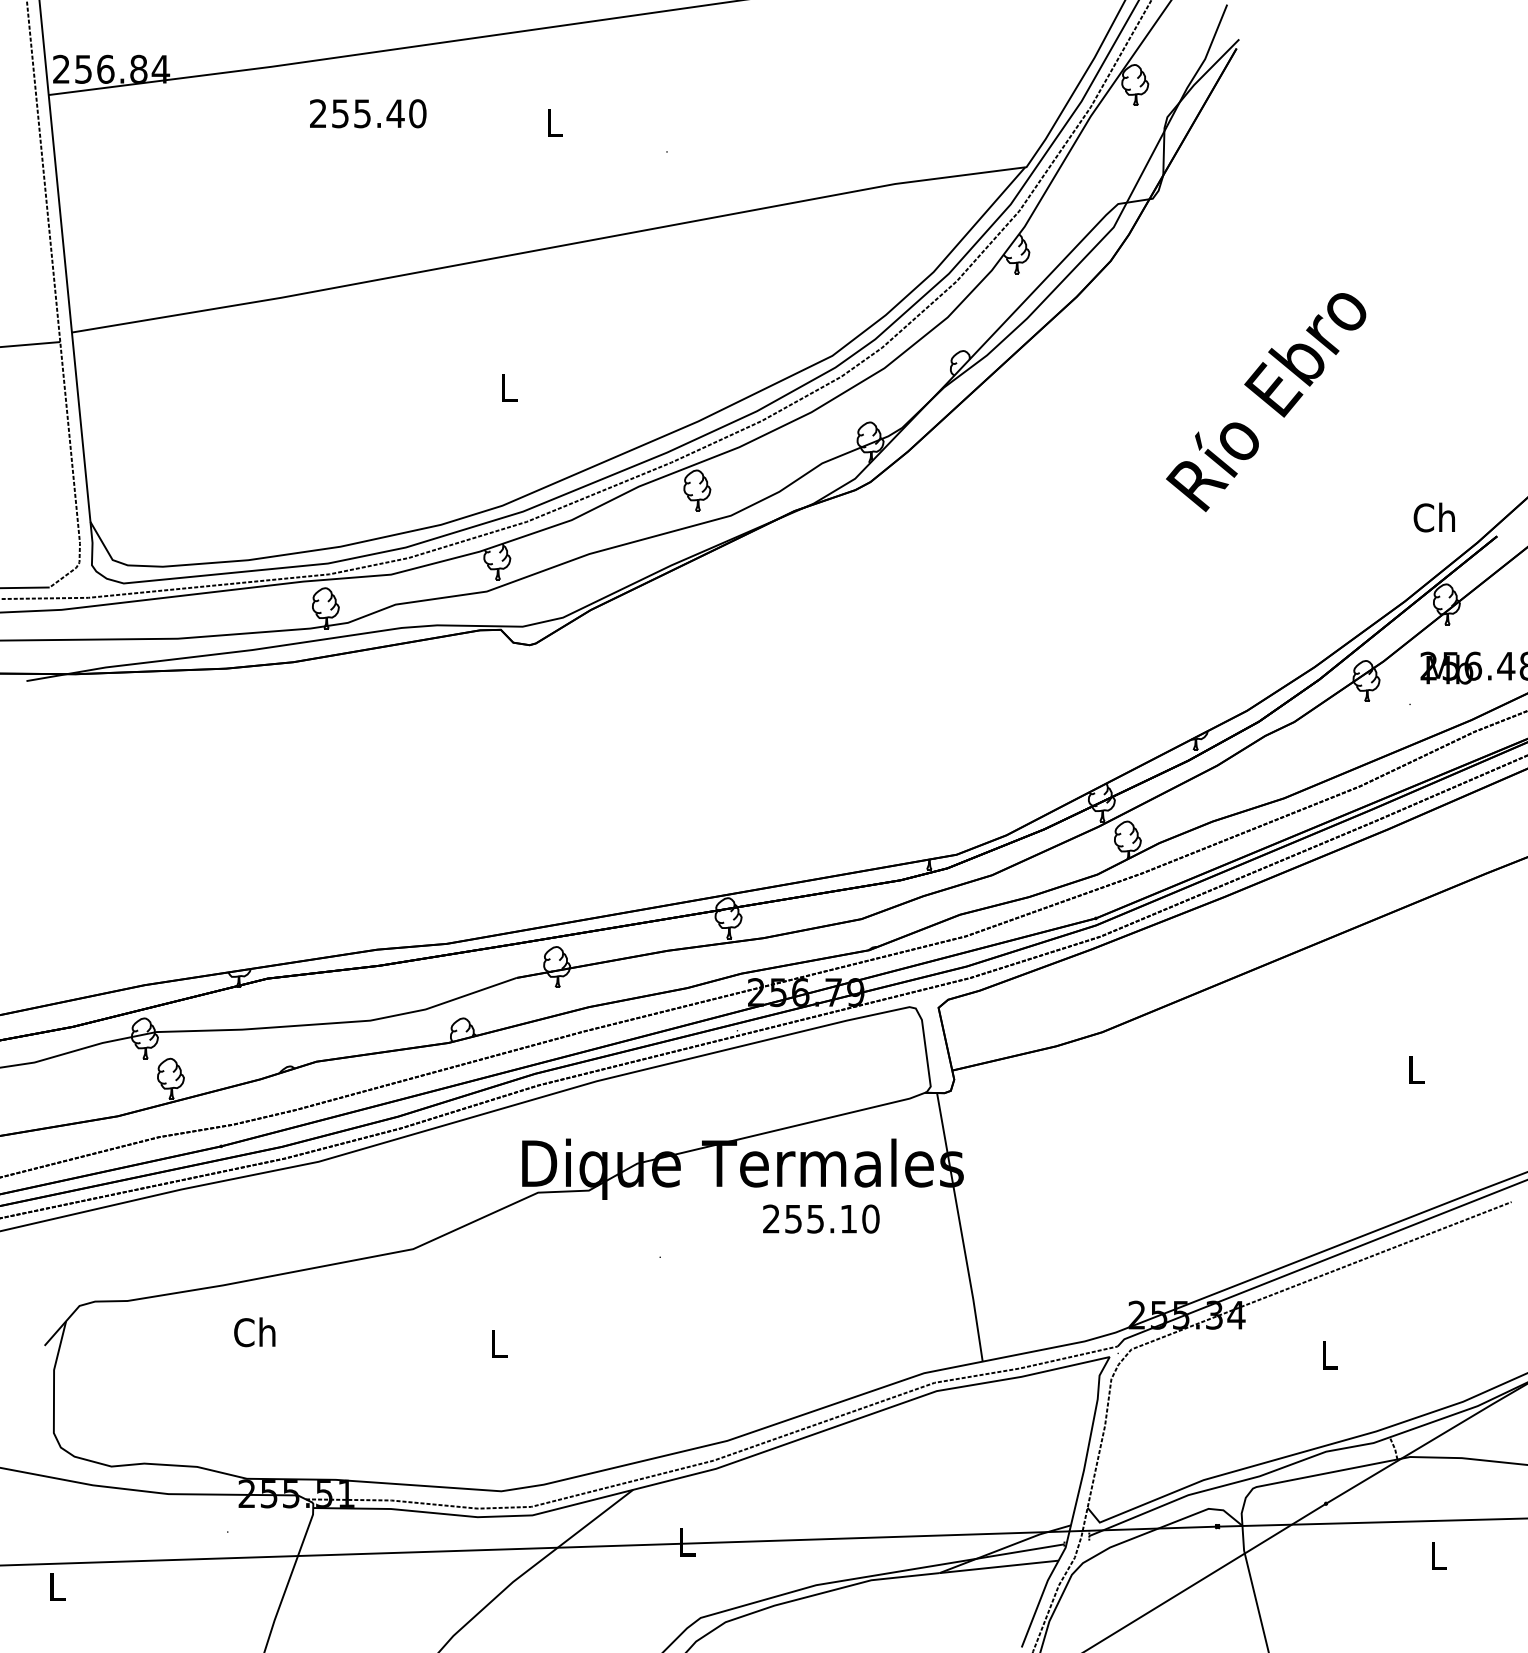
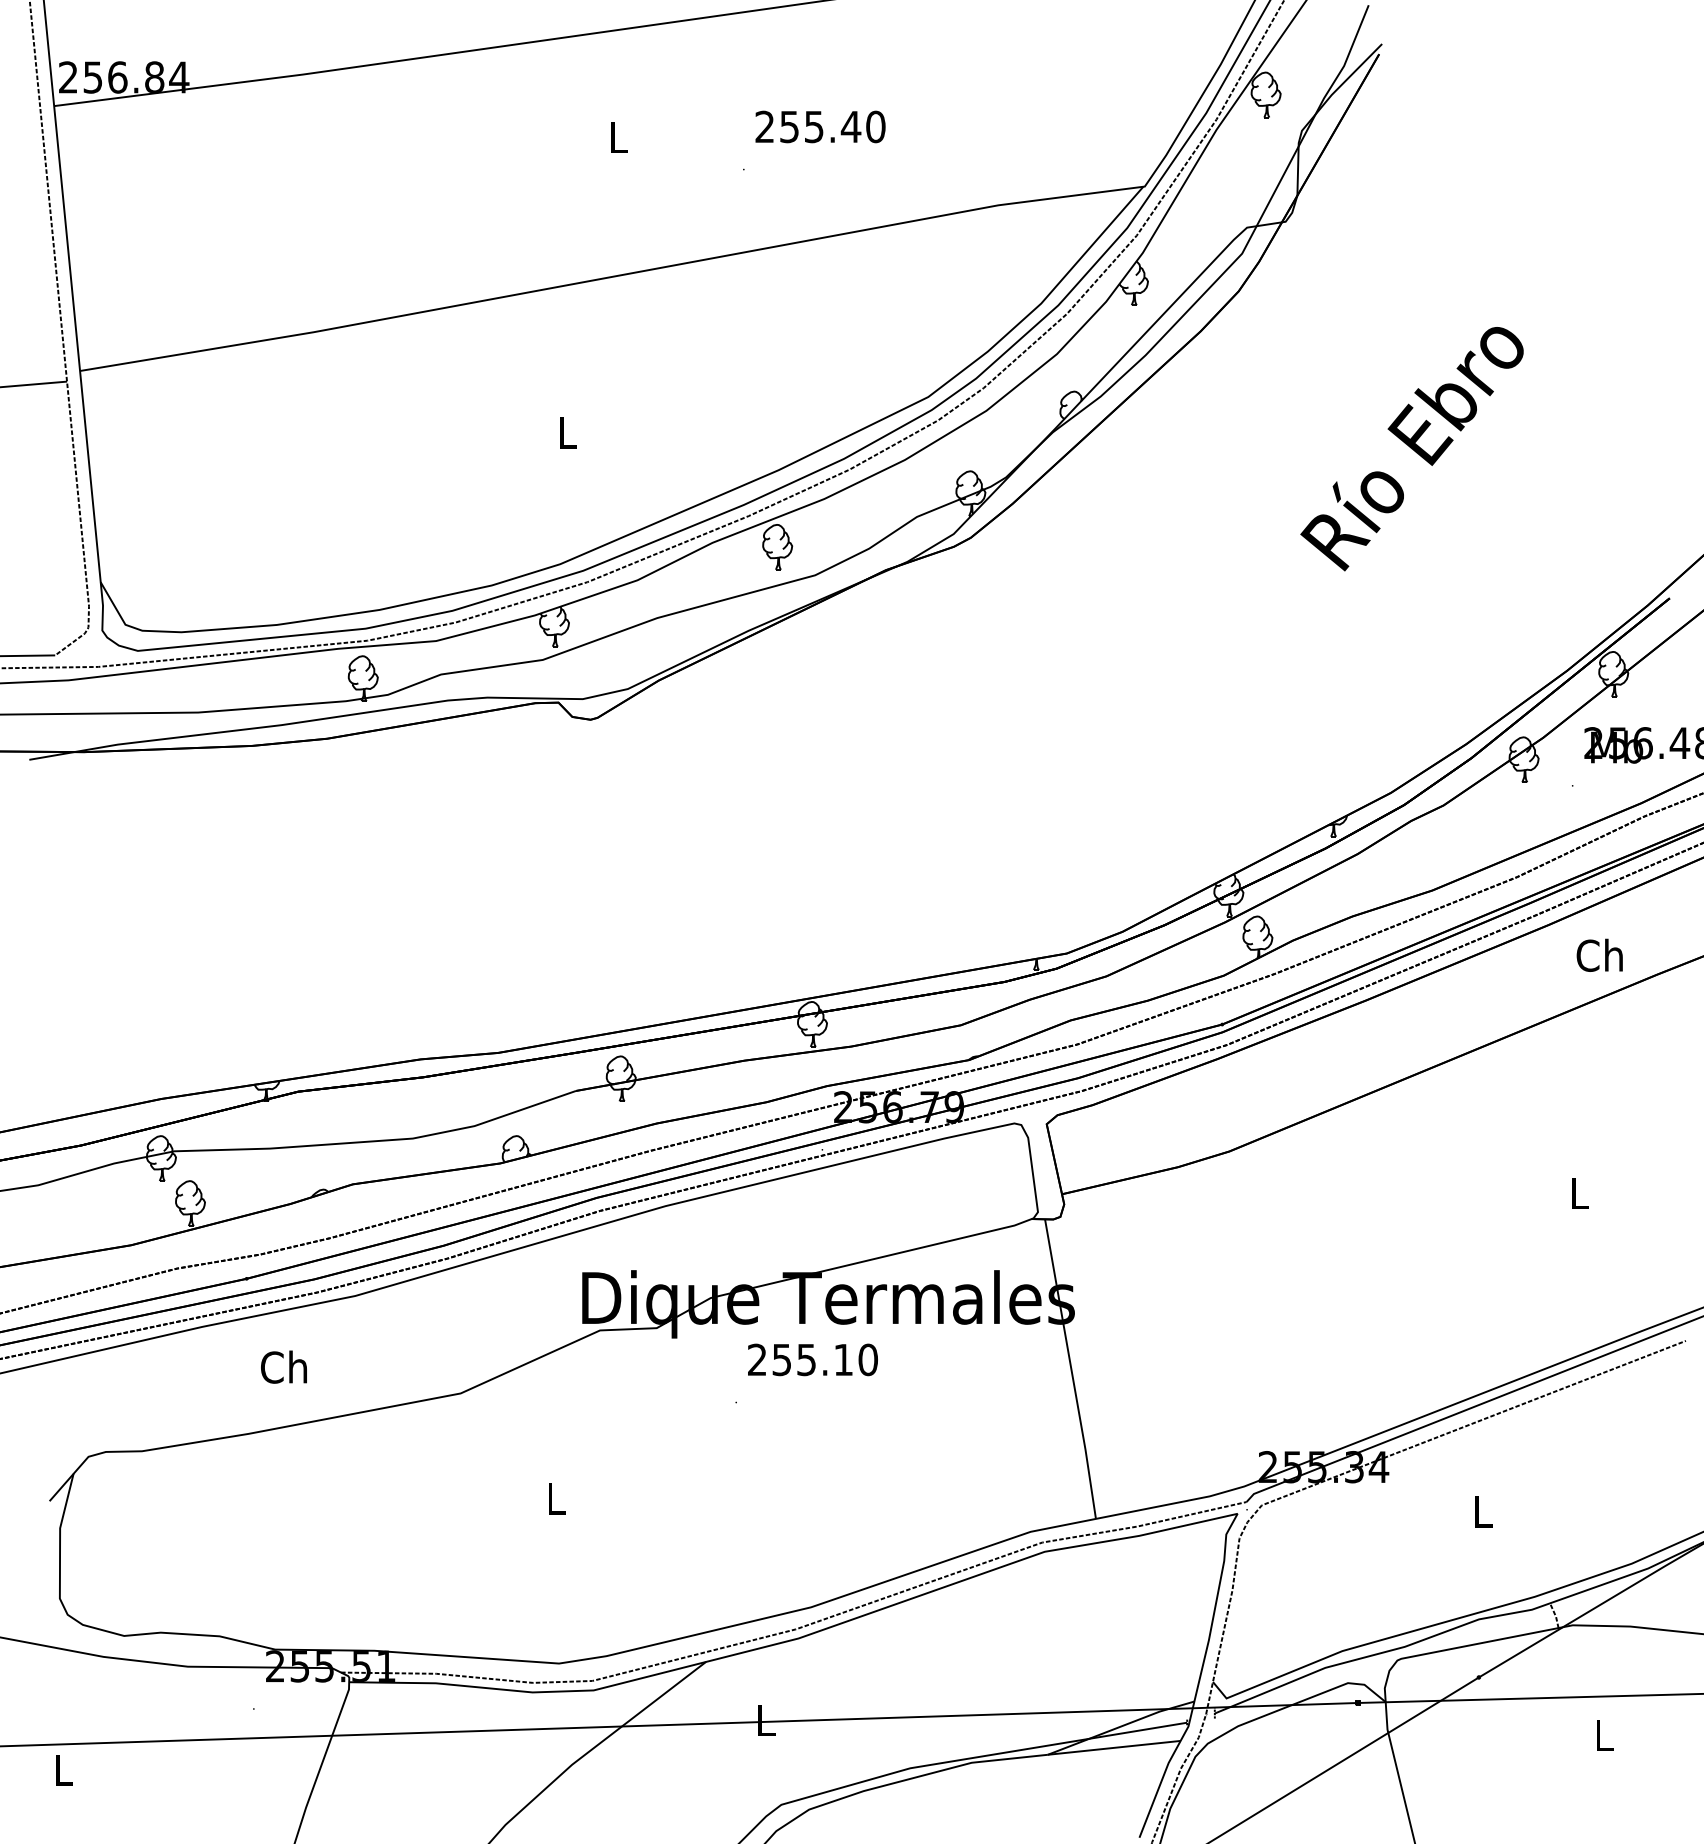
text: (368, 113) -> (820, 126), moved
text: (1434, 516) -> (1599, 954), moved
text: (820, 1218) -> (812, 1359), moved
text: (254, 1331) -> (283, 1366), moved

